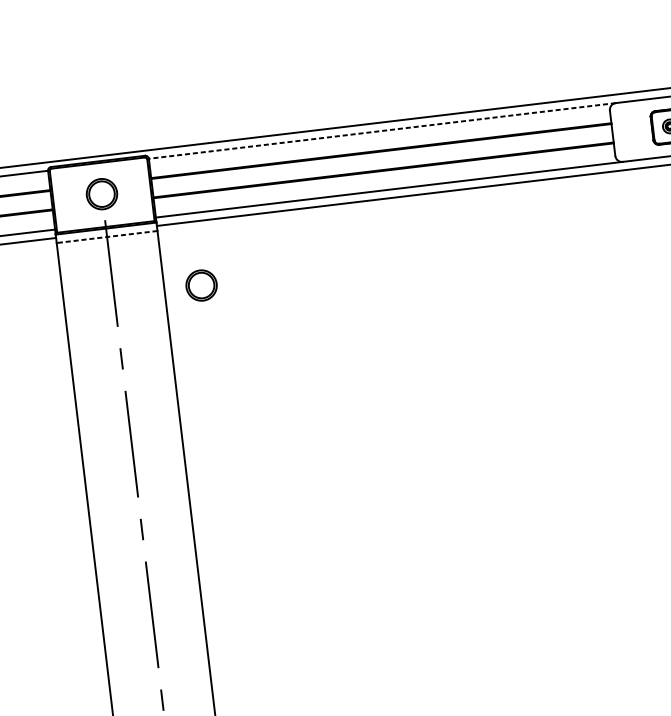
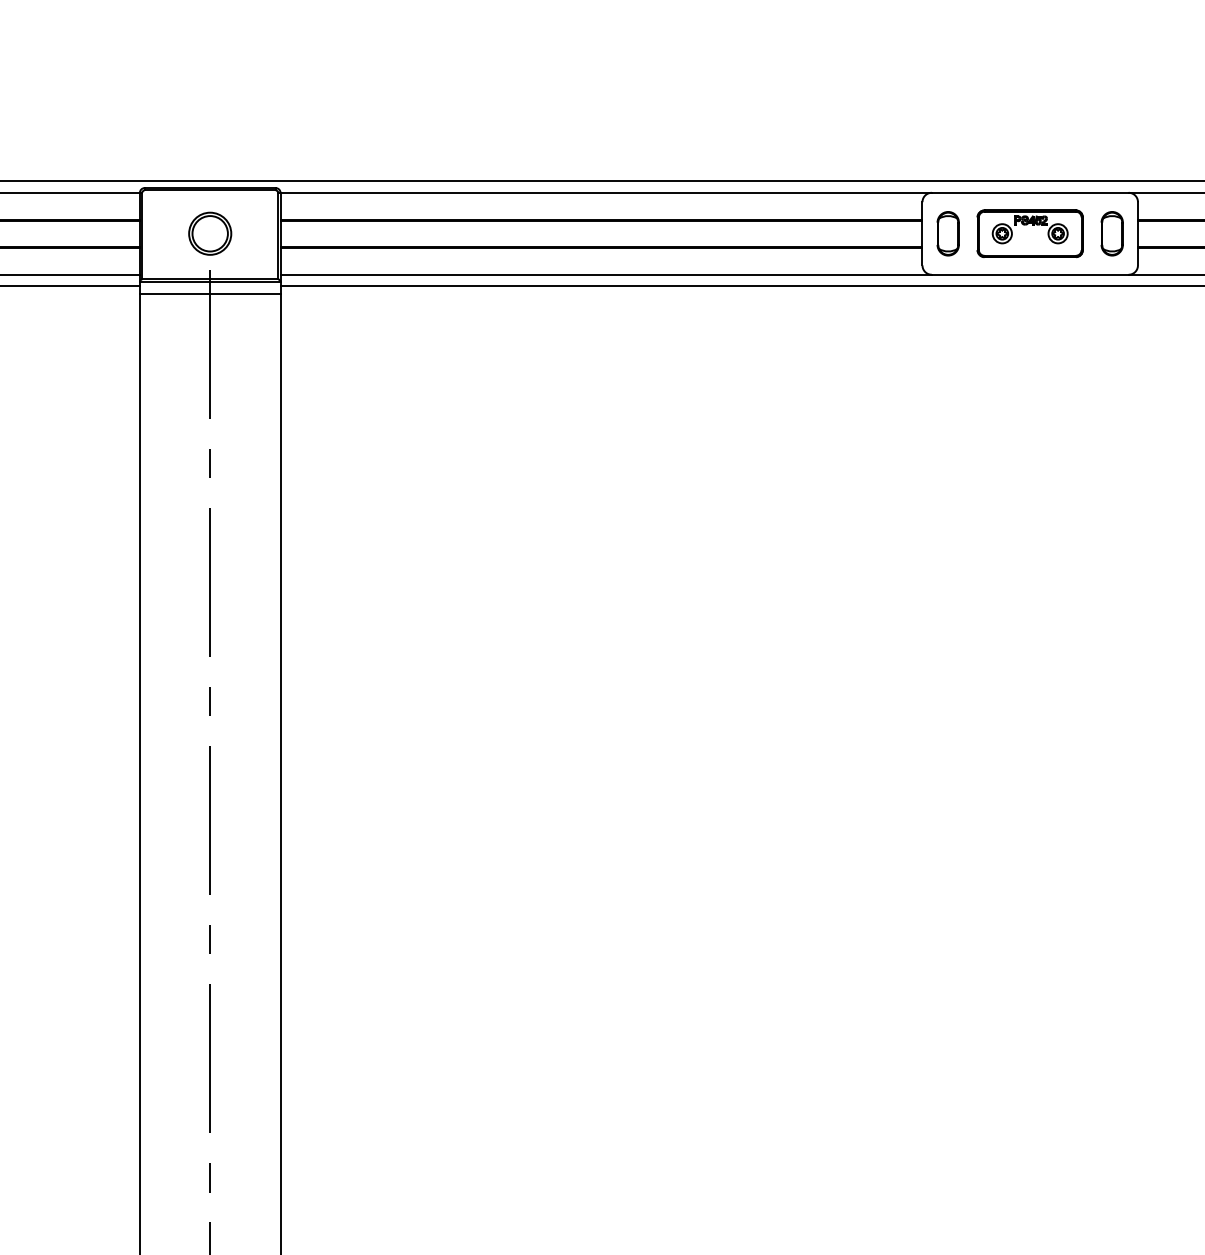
line: (382, 130) -> (606, 192), dashed -> solid
part: (630, 130) -> (947, 233), added
line: (106, 237) -> (209, 293), dashed -> solid
part: (201, 285) -> (332, 375), removed

